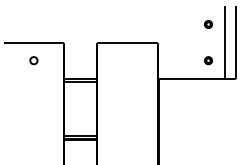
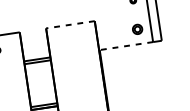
line: (127, 42) -> (70, 24), solid -> dashed
part: (208, 60) -> (137, 29), size x1.6
line: (191, 78) -> (126, 45), solid -> dashed

